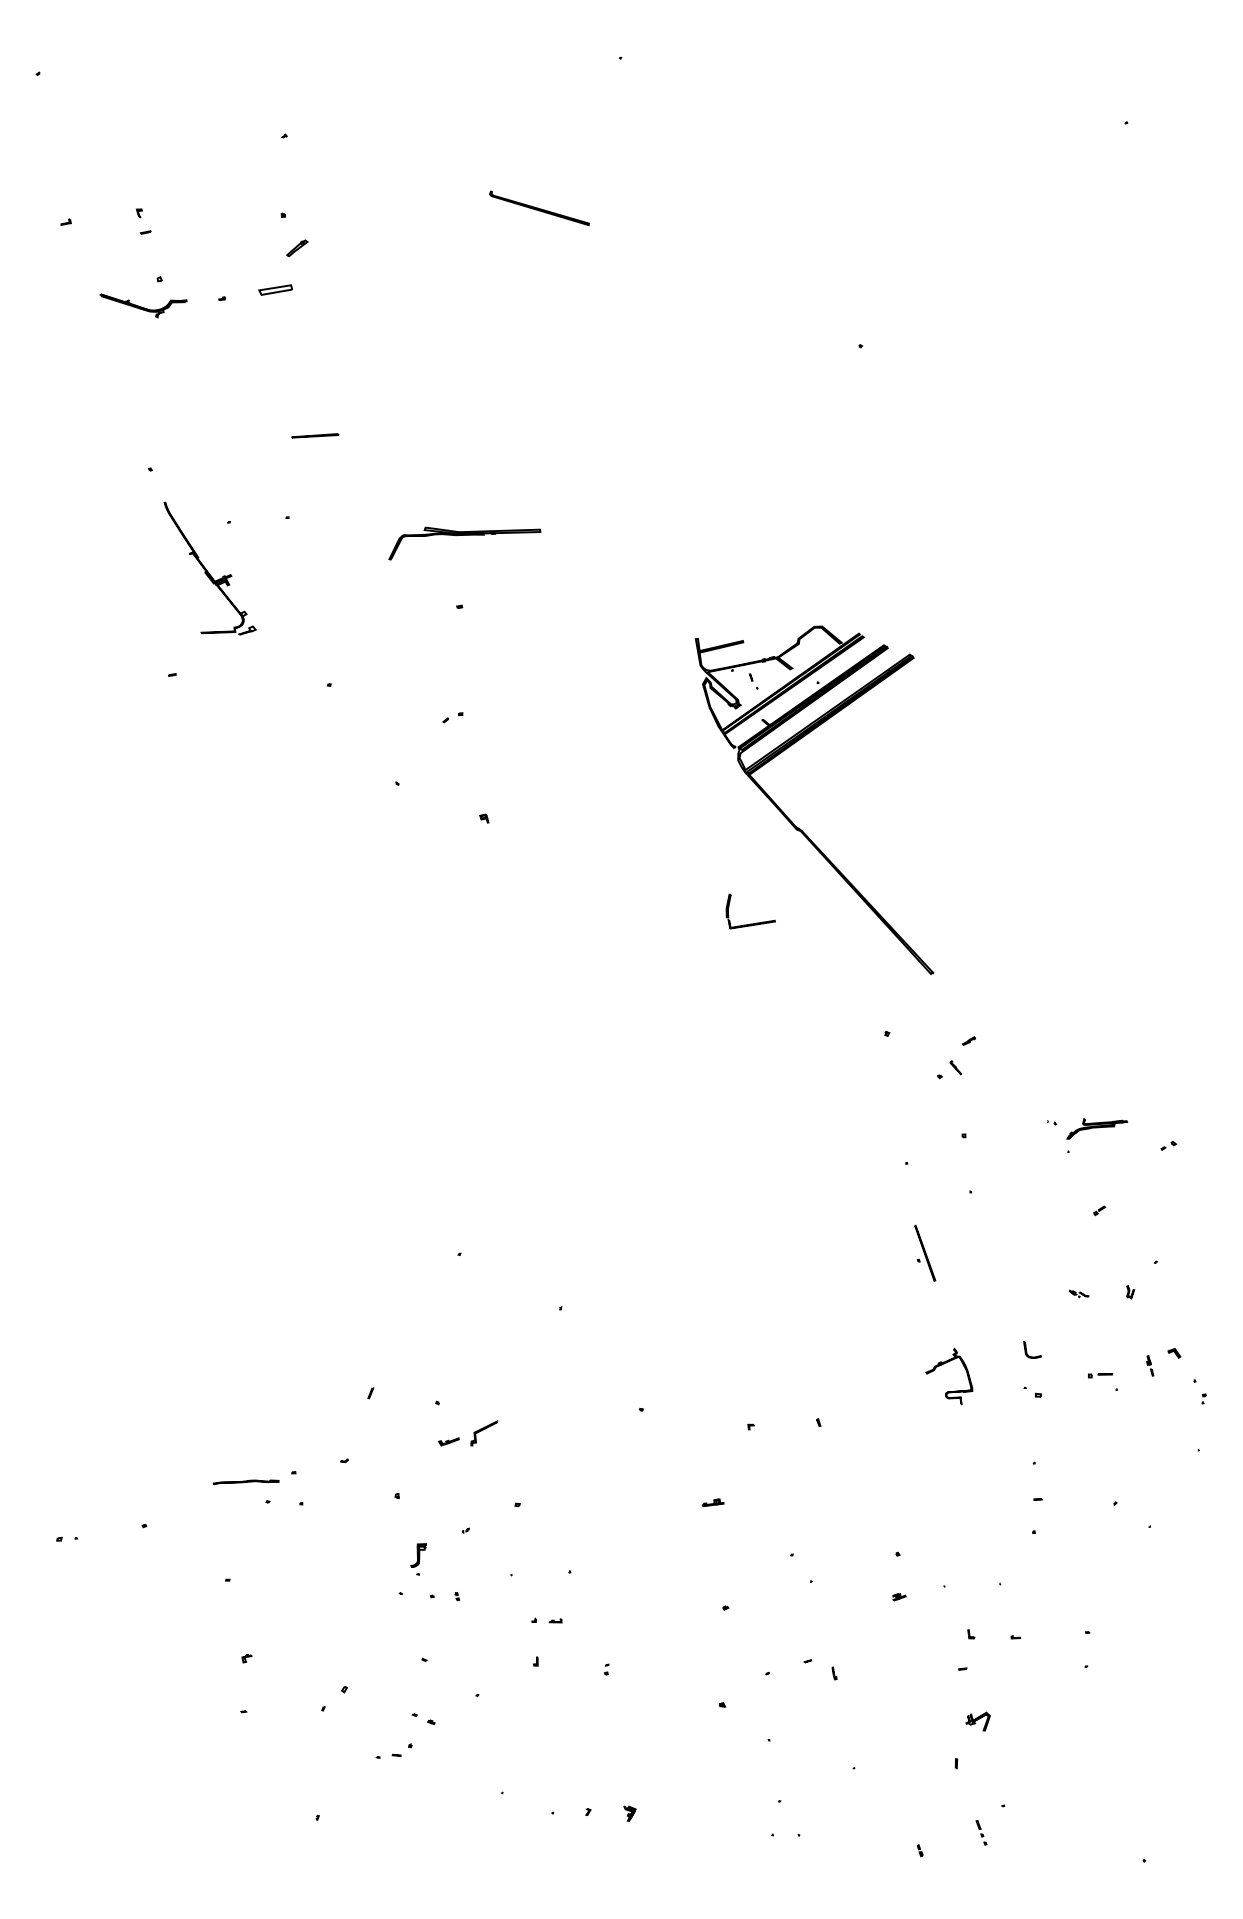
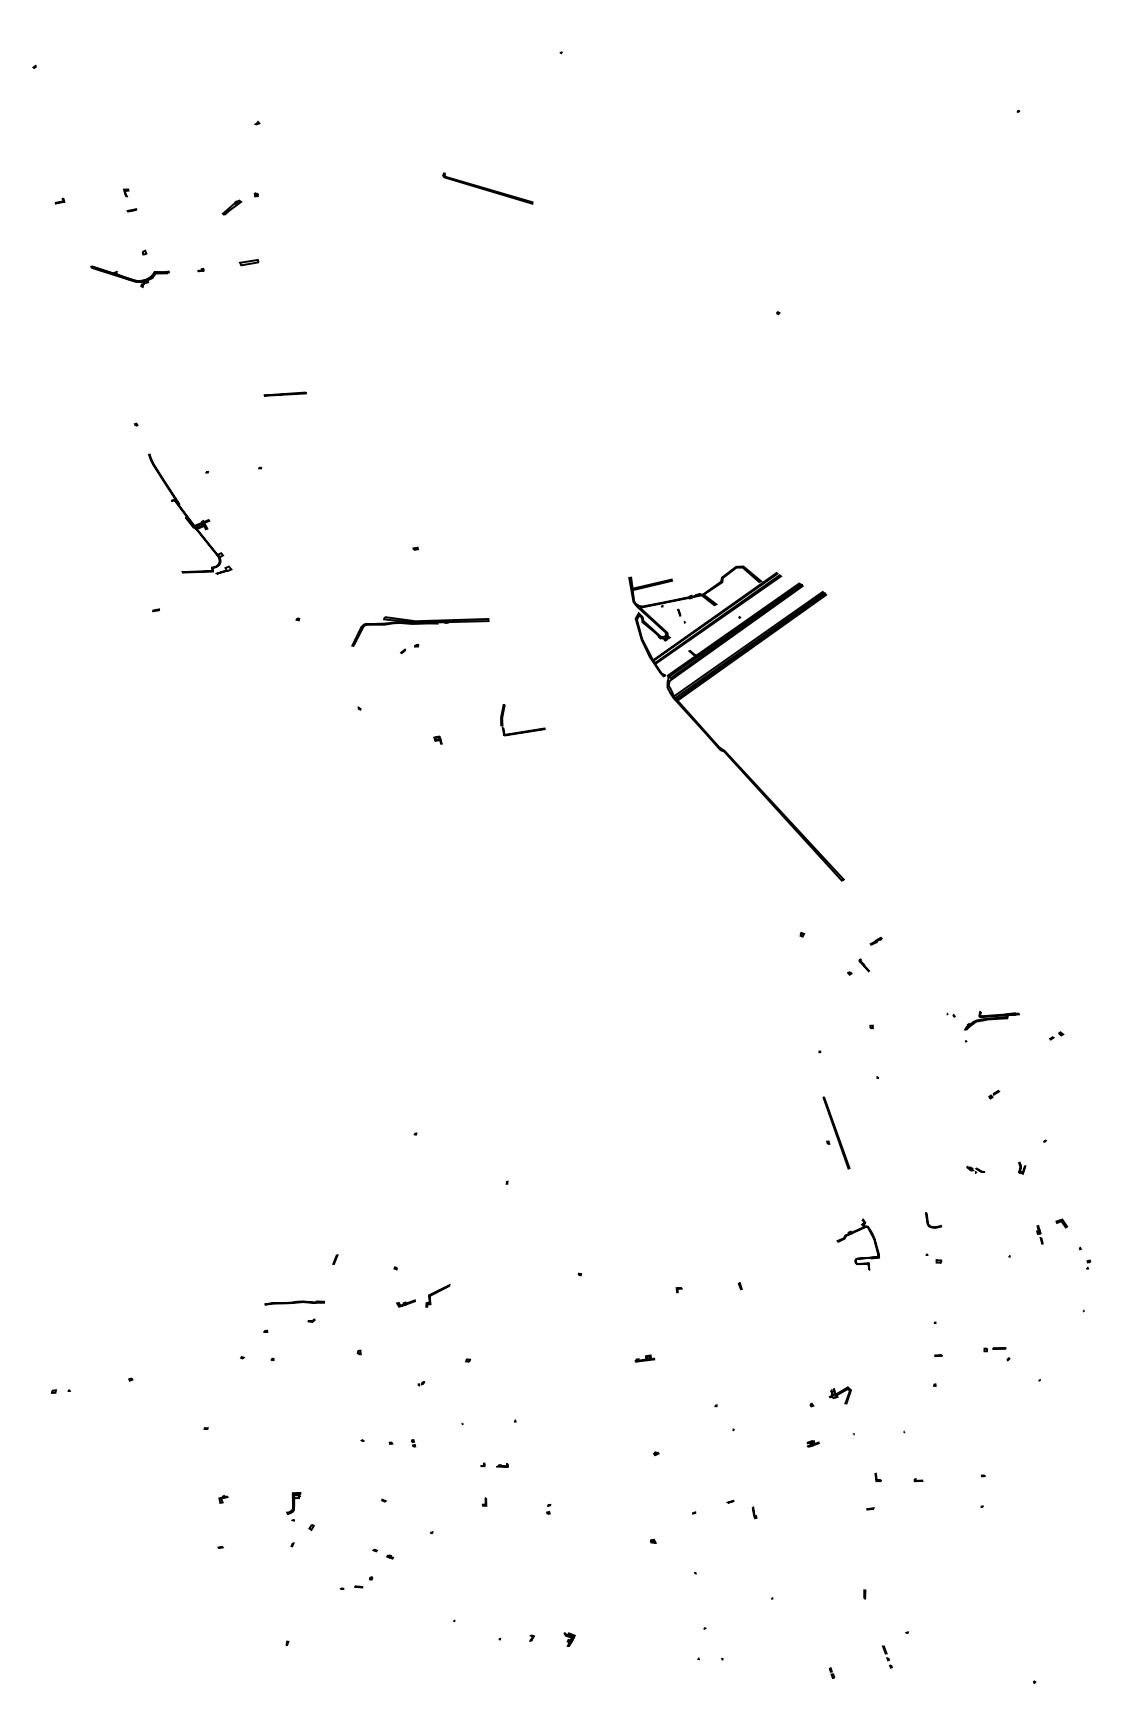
part: (296, 248) -> (231, 207), moved
part: (274, 290) -> (248, 262), size x0.62
part: (464, 535) -> (420, 624), moved
part: (752, 922) -> (524, 730), moved
part: (925, 1252) -> (836, 1132), size x1.43
part: (1099, 1375) -> (994, 1349), moved
line: (245, 1481) -> (294, 1302), moved
part: (418, 1559) -> (293, 1506), moved
part: (977, 1721) -> (839, 1395), moved

